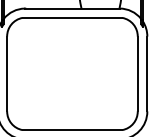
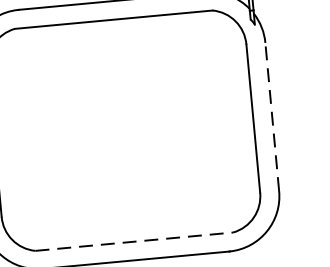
line: (147, 73) -> (272, 115), solid -> dashed
line: (72, 130) -> (134, 242), solid -> dashed

